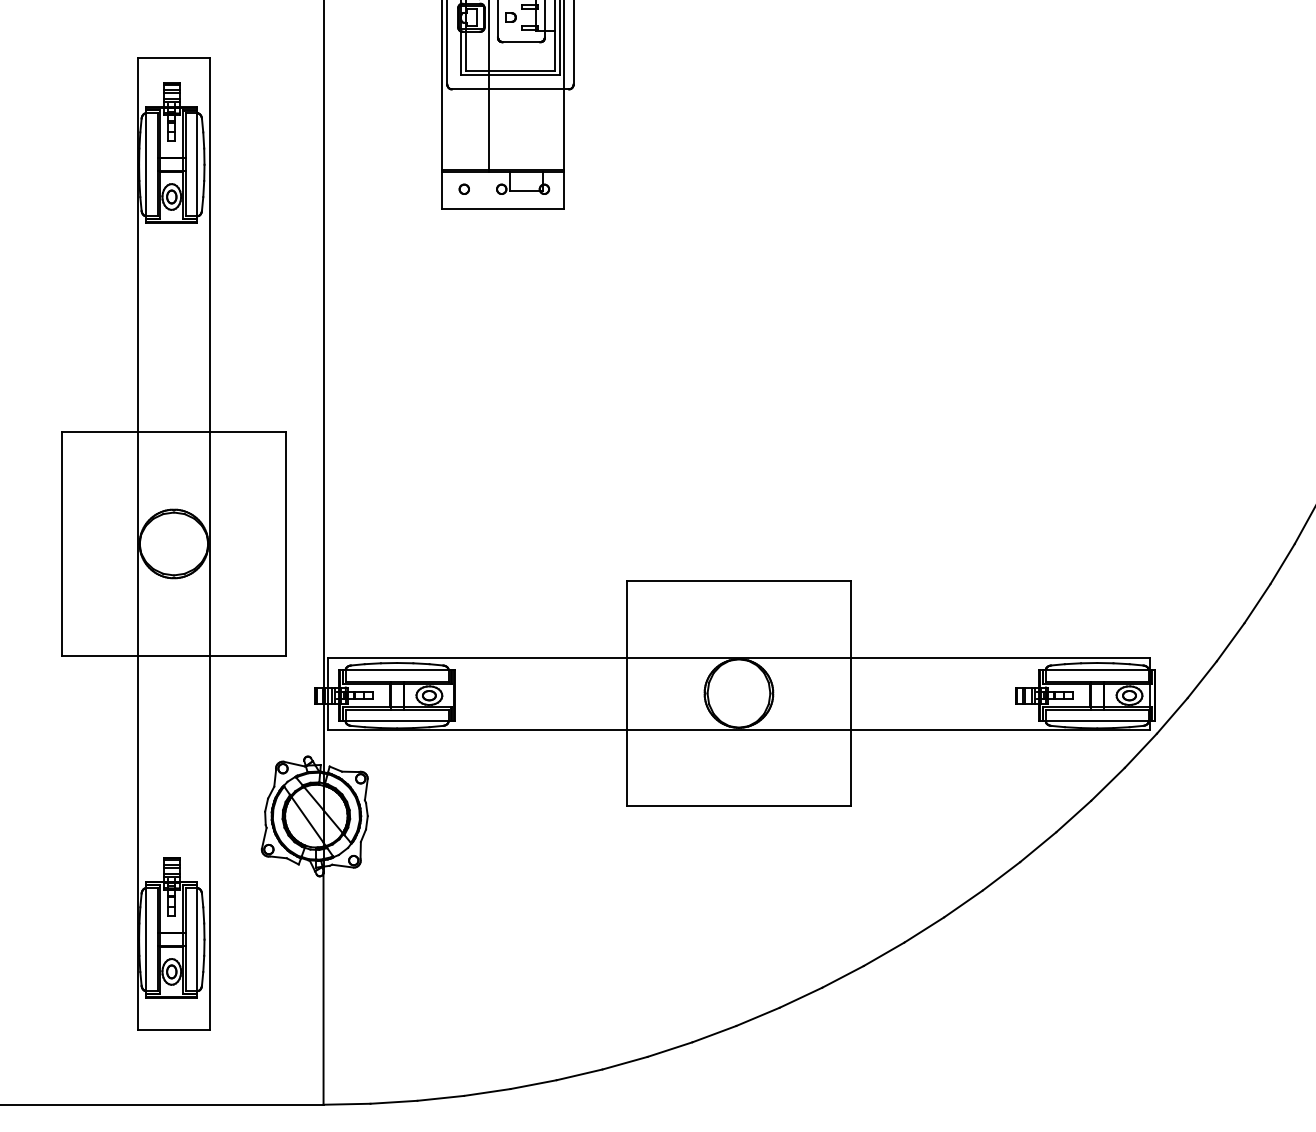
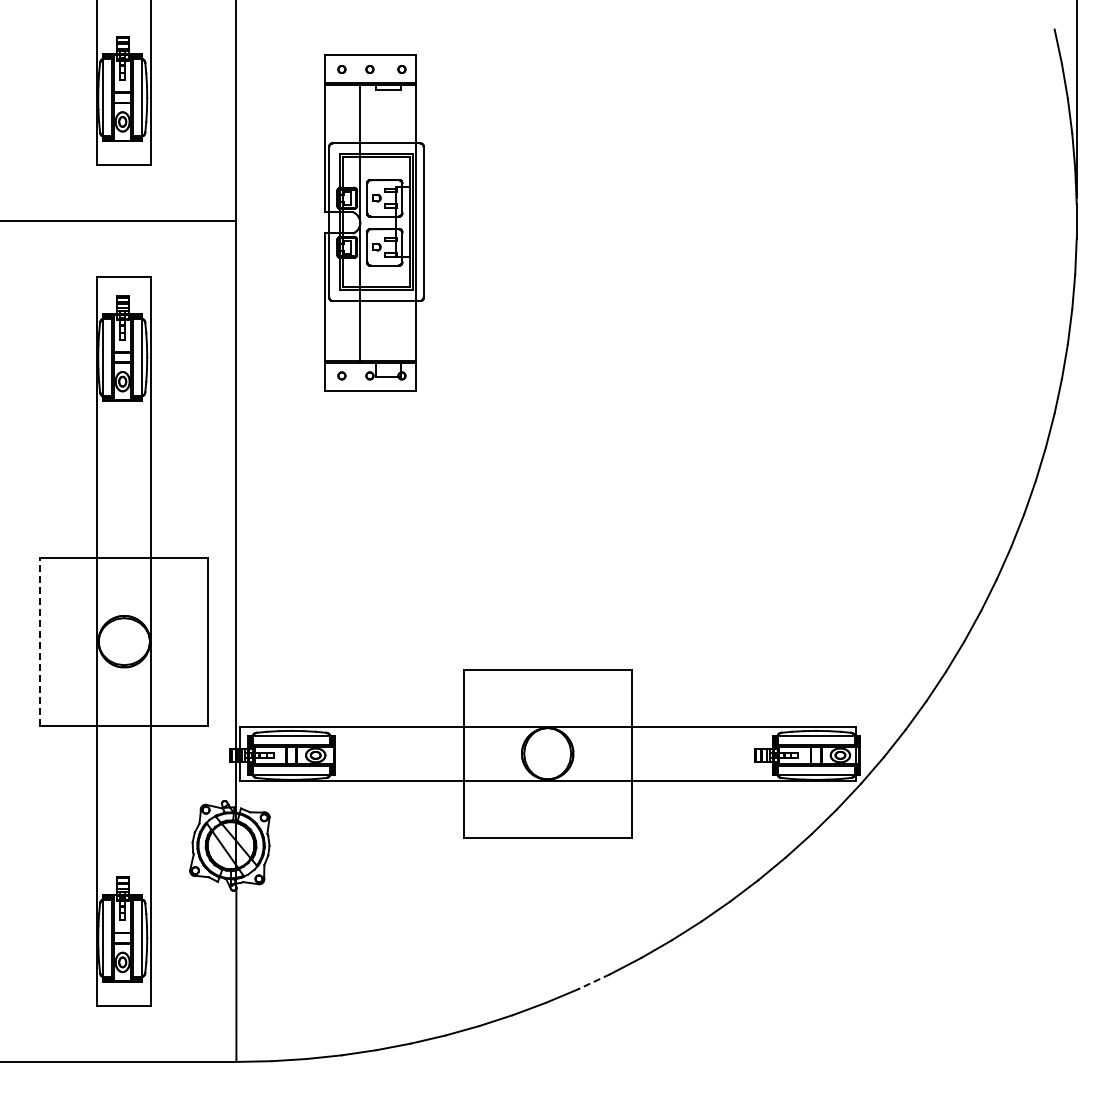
line: (62, 543) -> (40, 641), solid -> dashed
line: (801, 997) -> (594, 981), solid -> dashed

